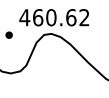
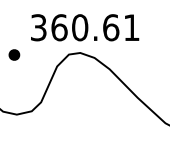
text: (54, 17) -> (85, 27), 460.62 -> 360.61

